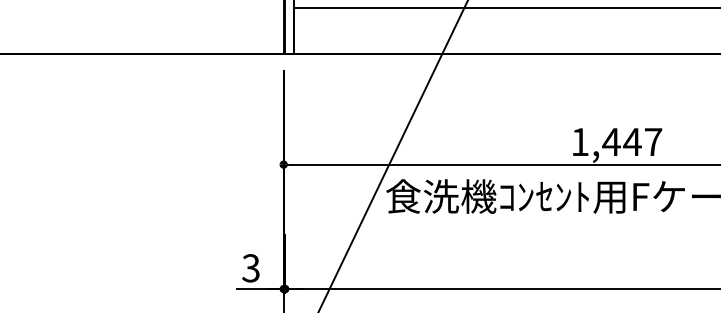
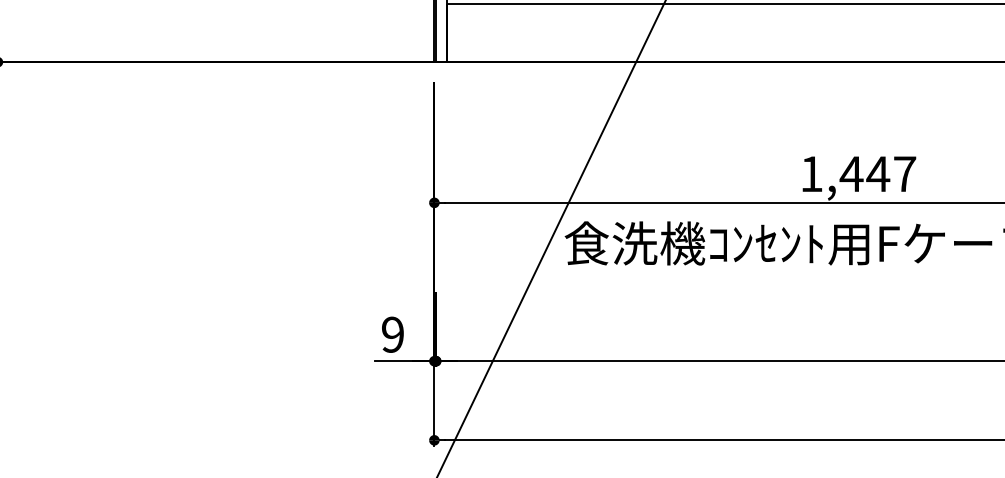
text: (250, 268) -> (392, 334), 3 -> 9

